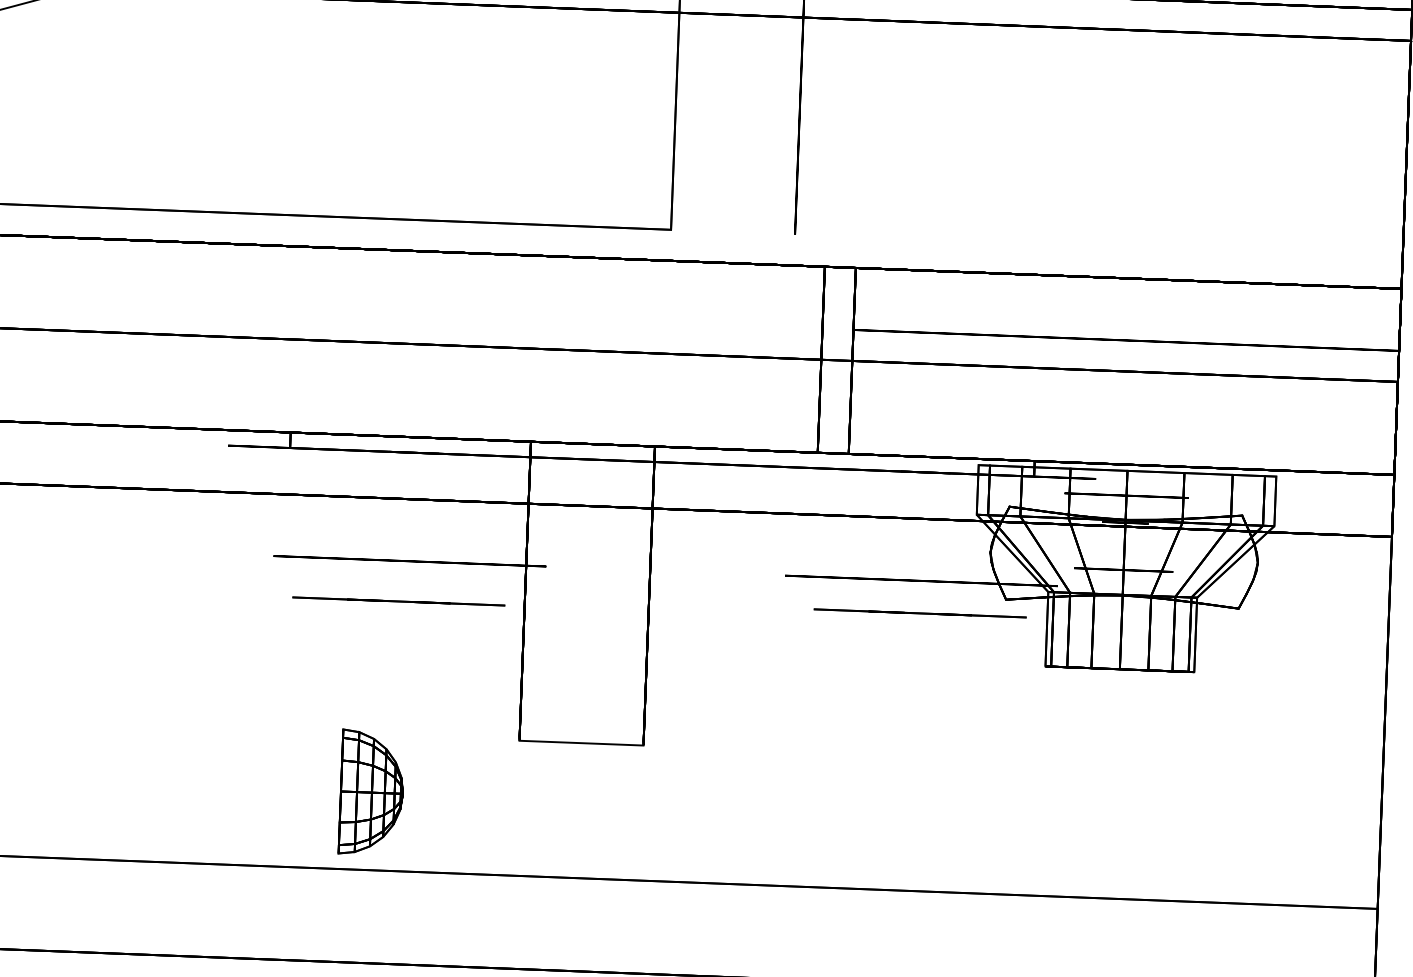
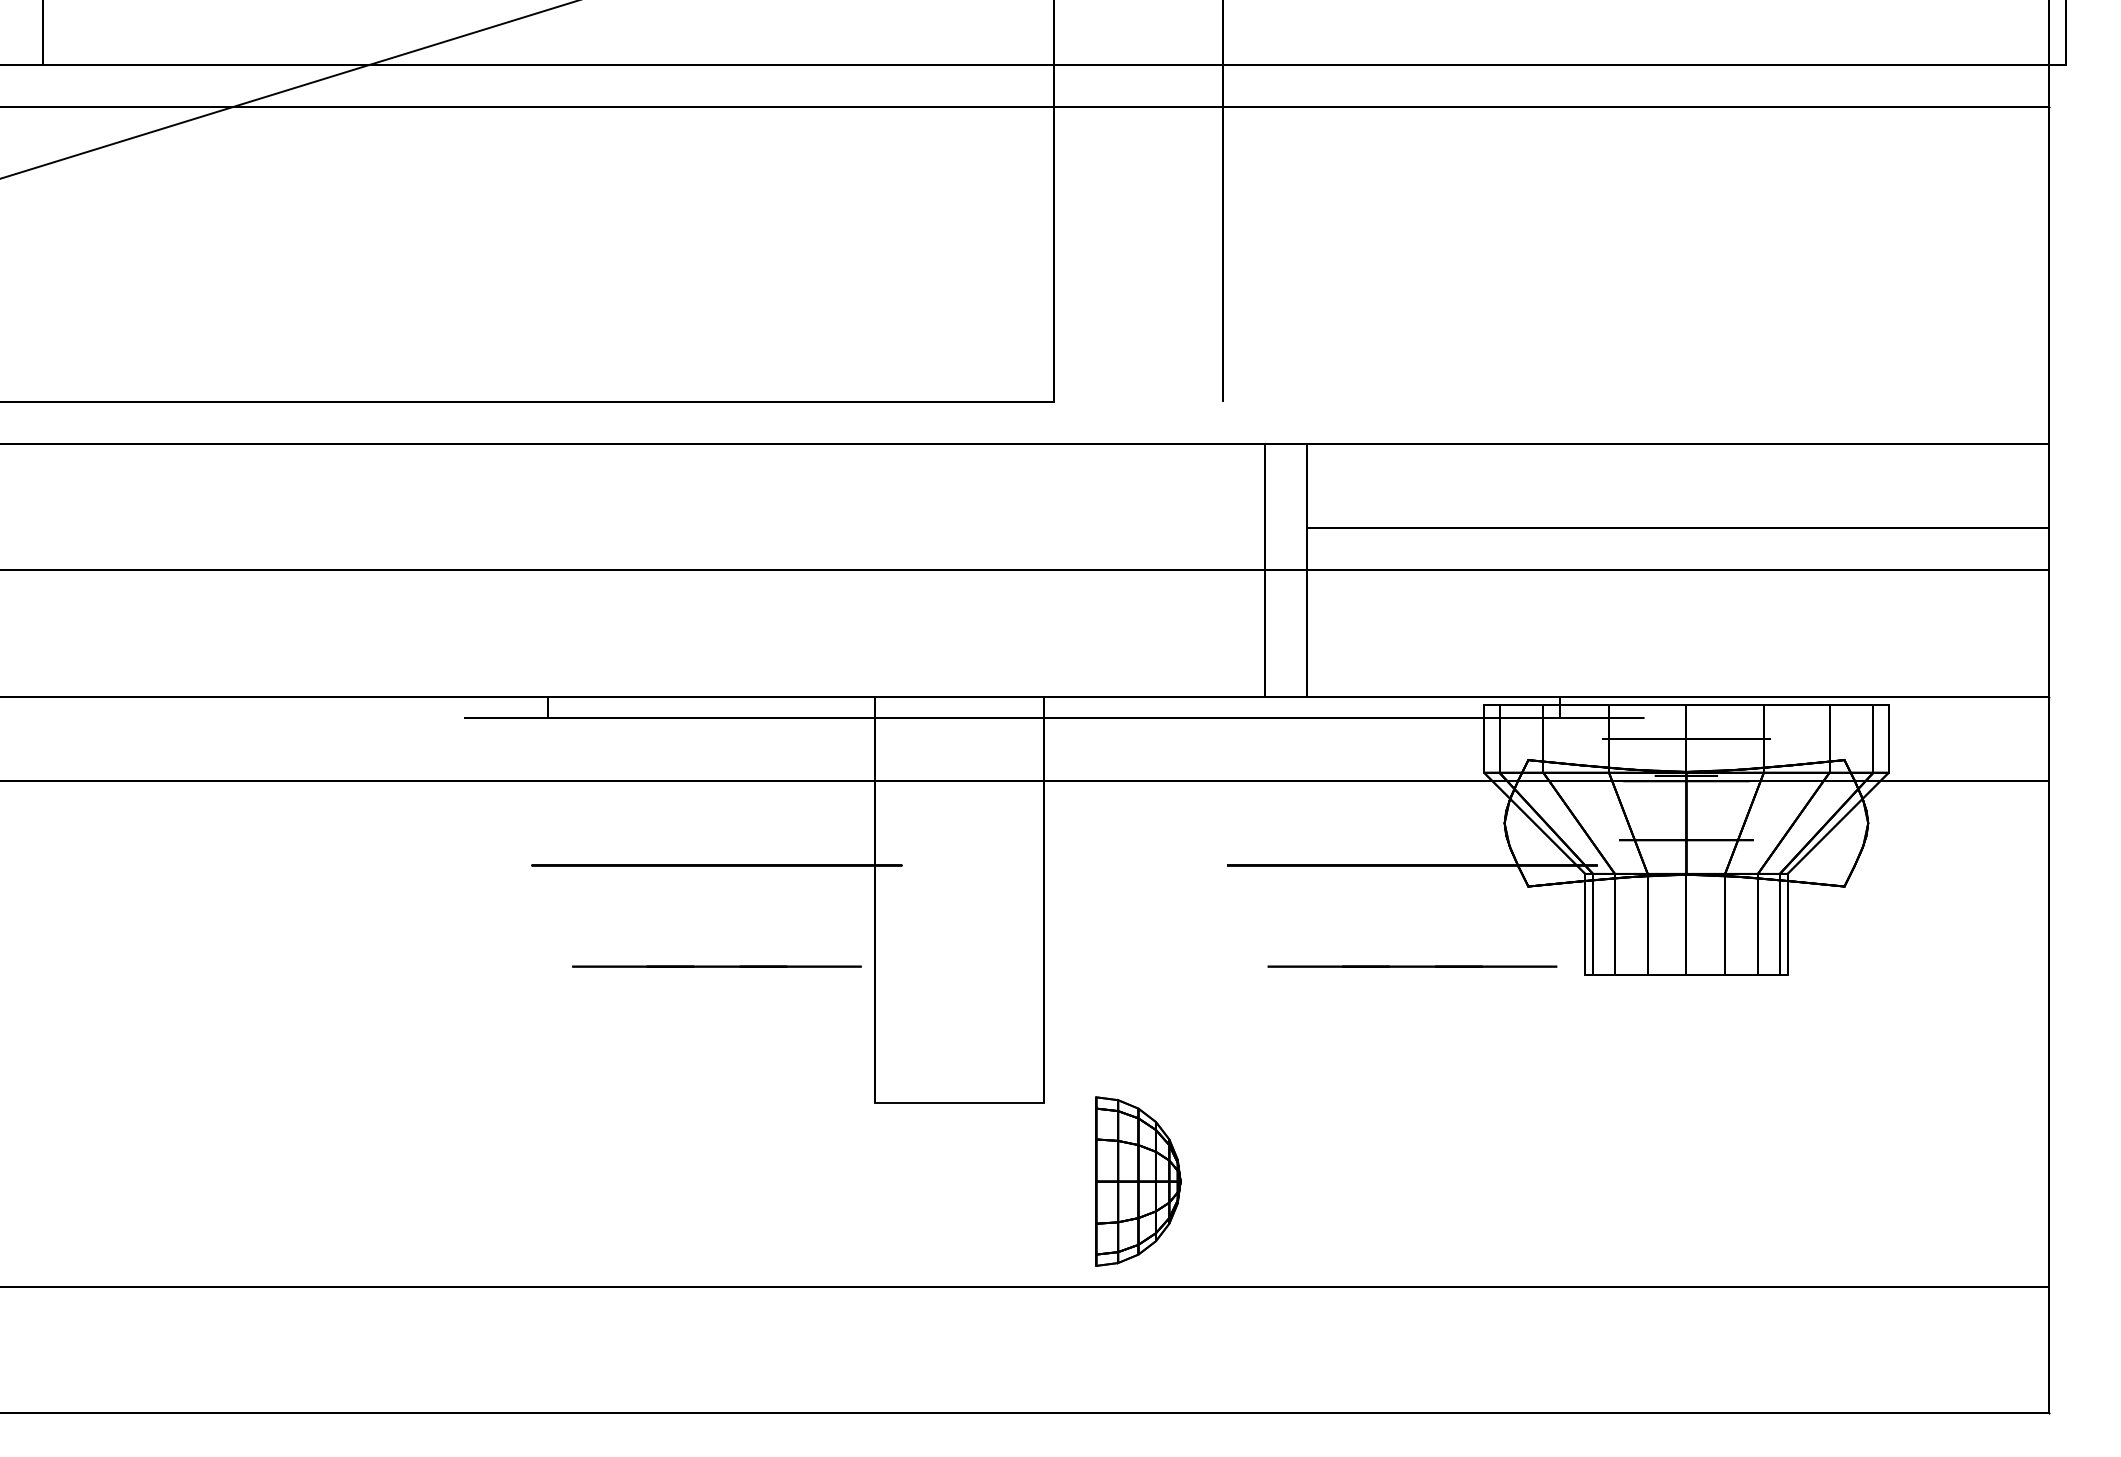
line: (398, 601) -> (716, 966), moved
line: (920, 613) -> (1412, 966), moved
part: (372, 792) -> (1138, 1181), moved

